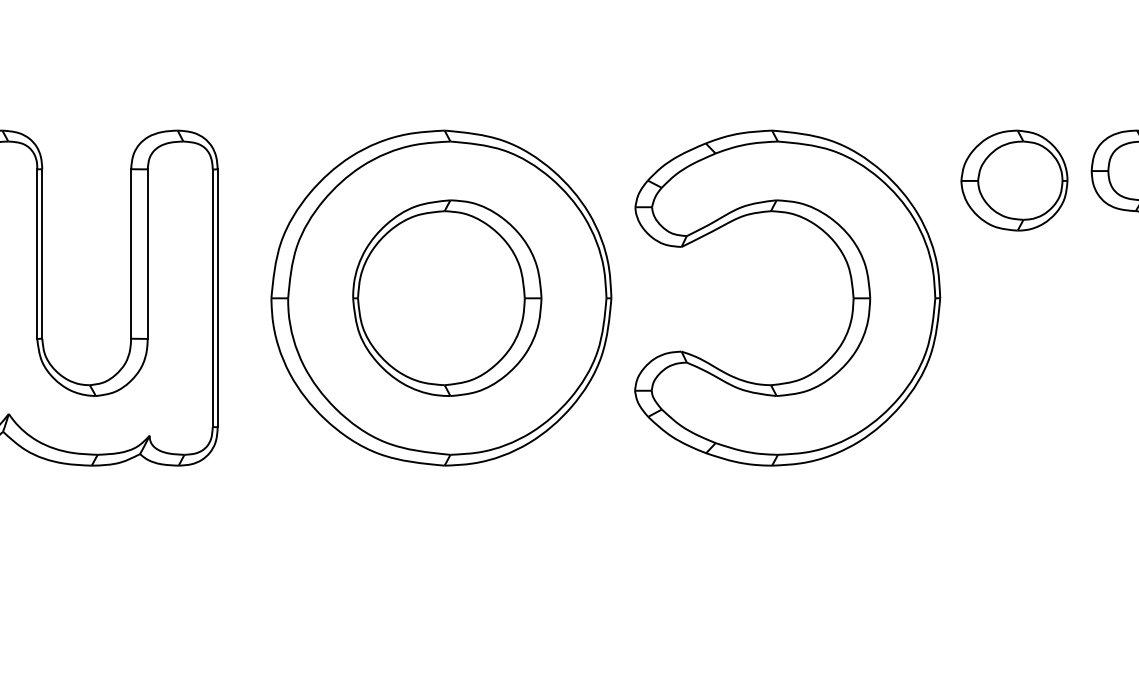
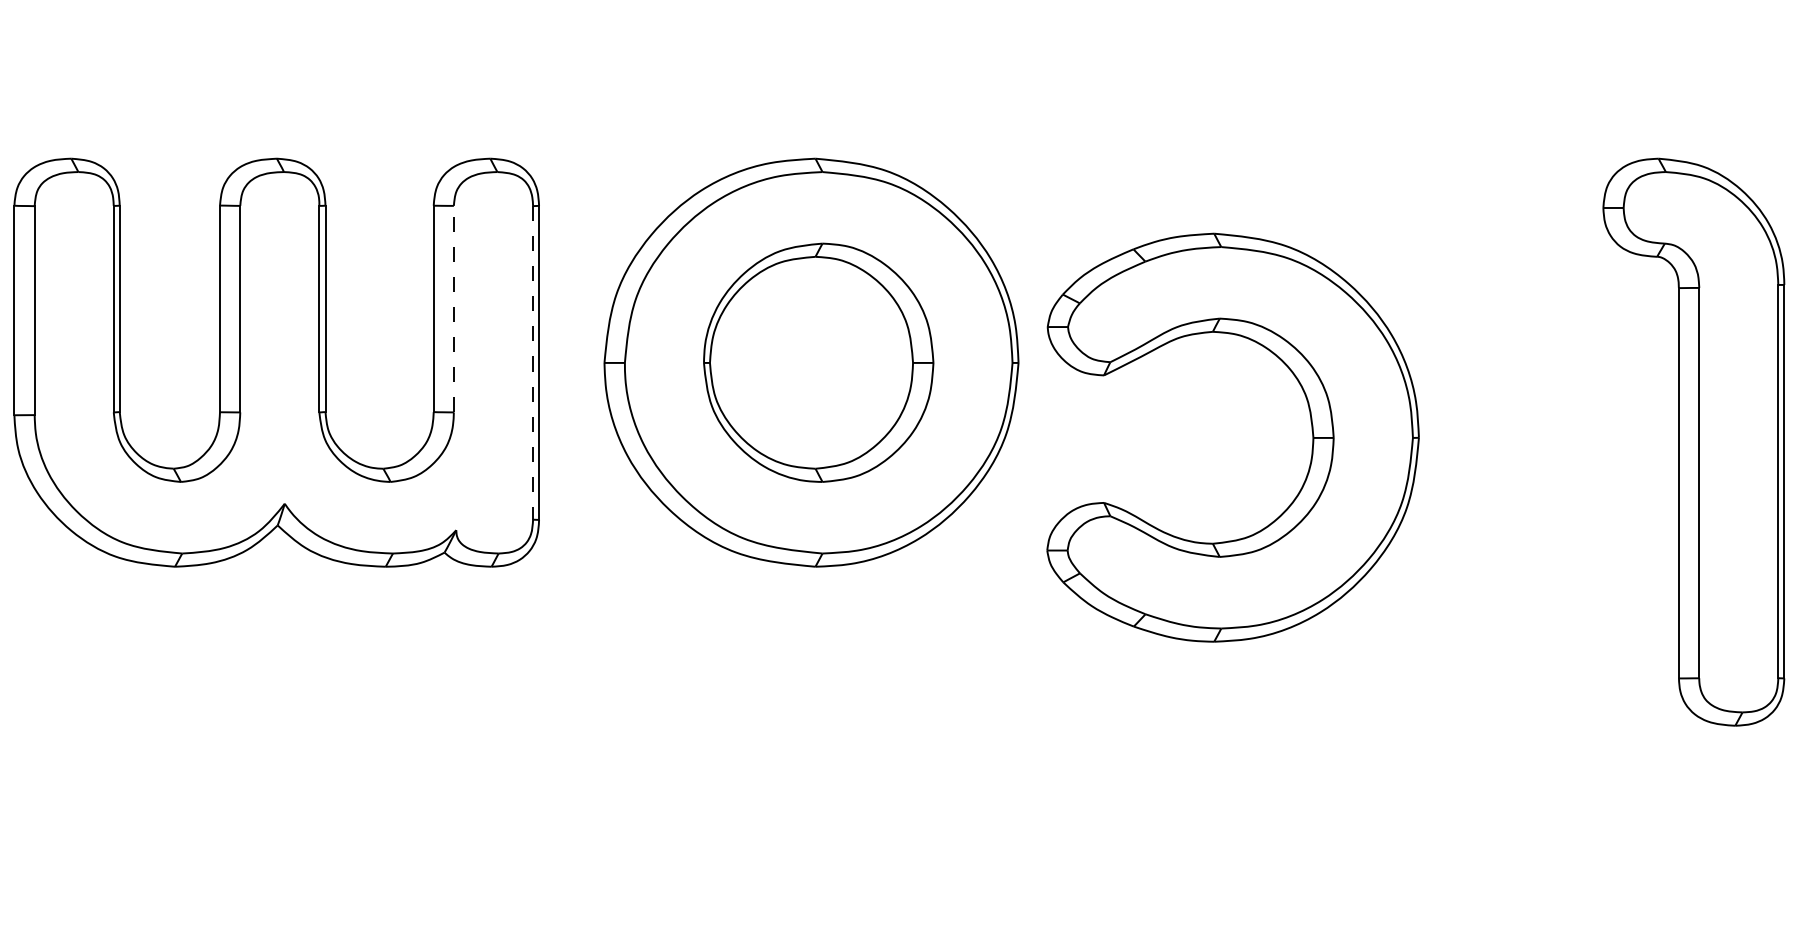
part: (1013, 180) -> (1508, 219), removed
line: (147, 253) -> (453, 308), solid -> dashed
part: (852, 292) -> (1311, 430), moved
line: (213, 297) -> (533, 362), solid -> dashed

